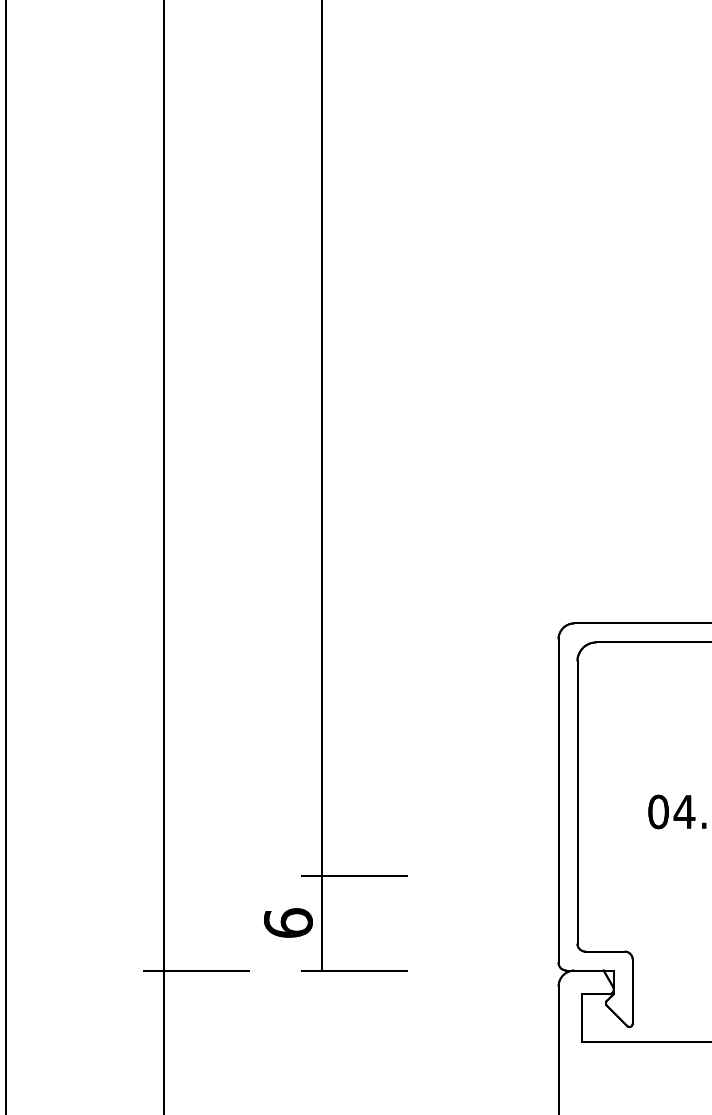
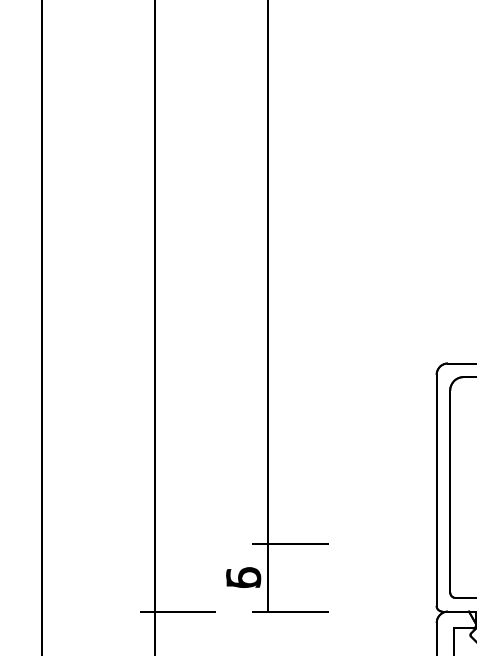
text: (288, 922) -> (243, 577), 6 -> 5

